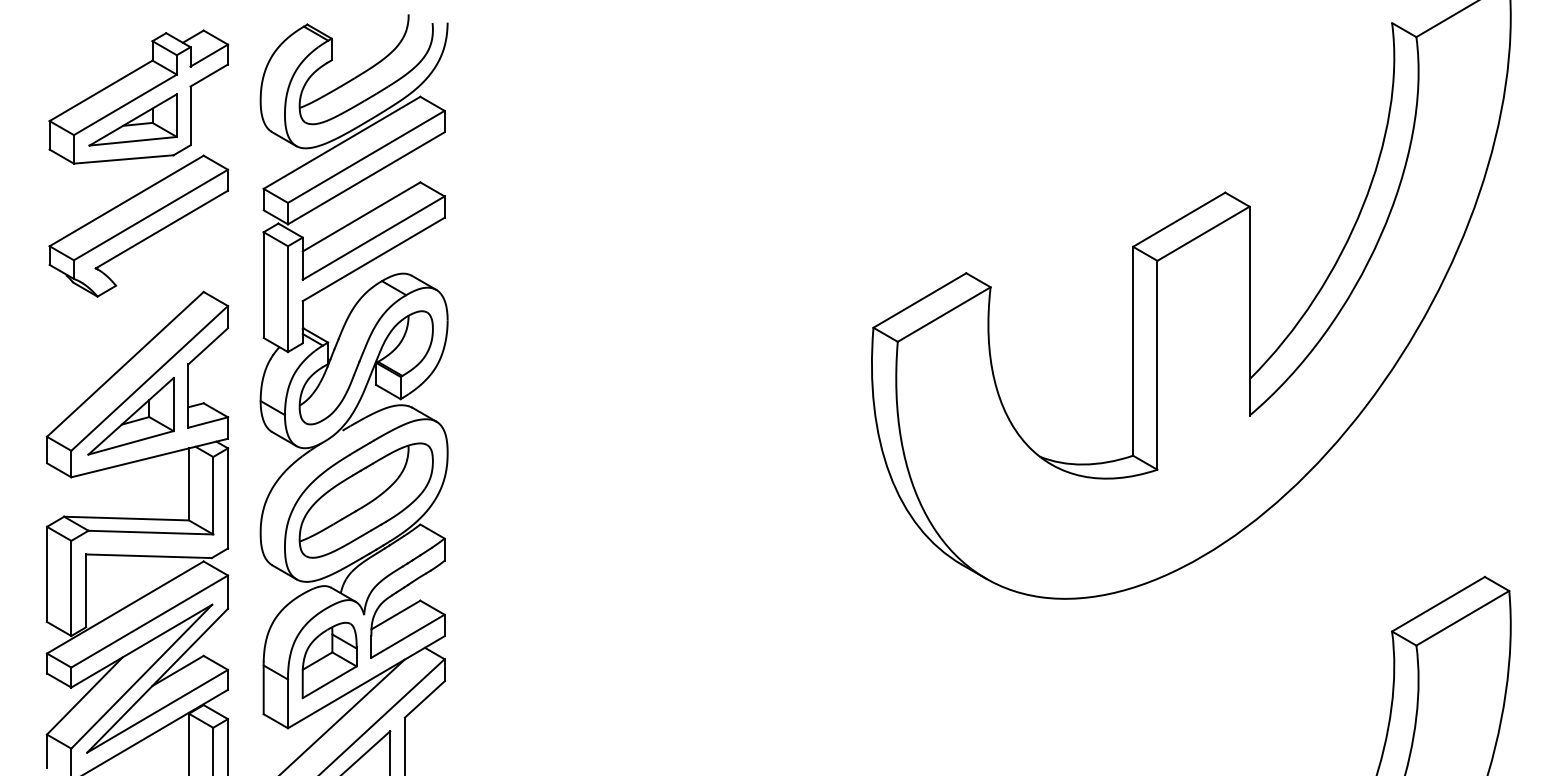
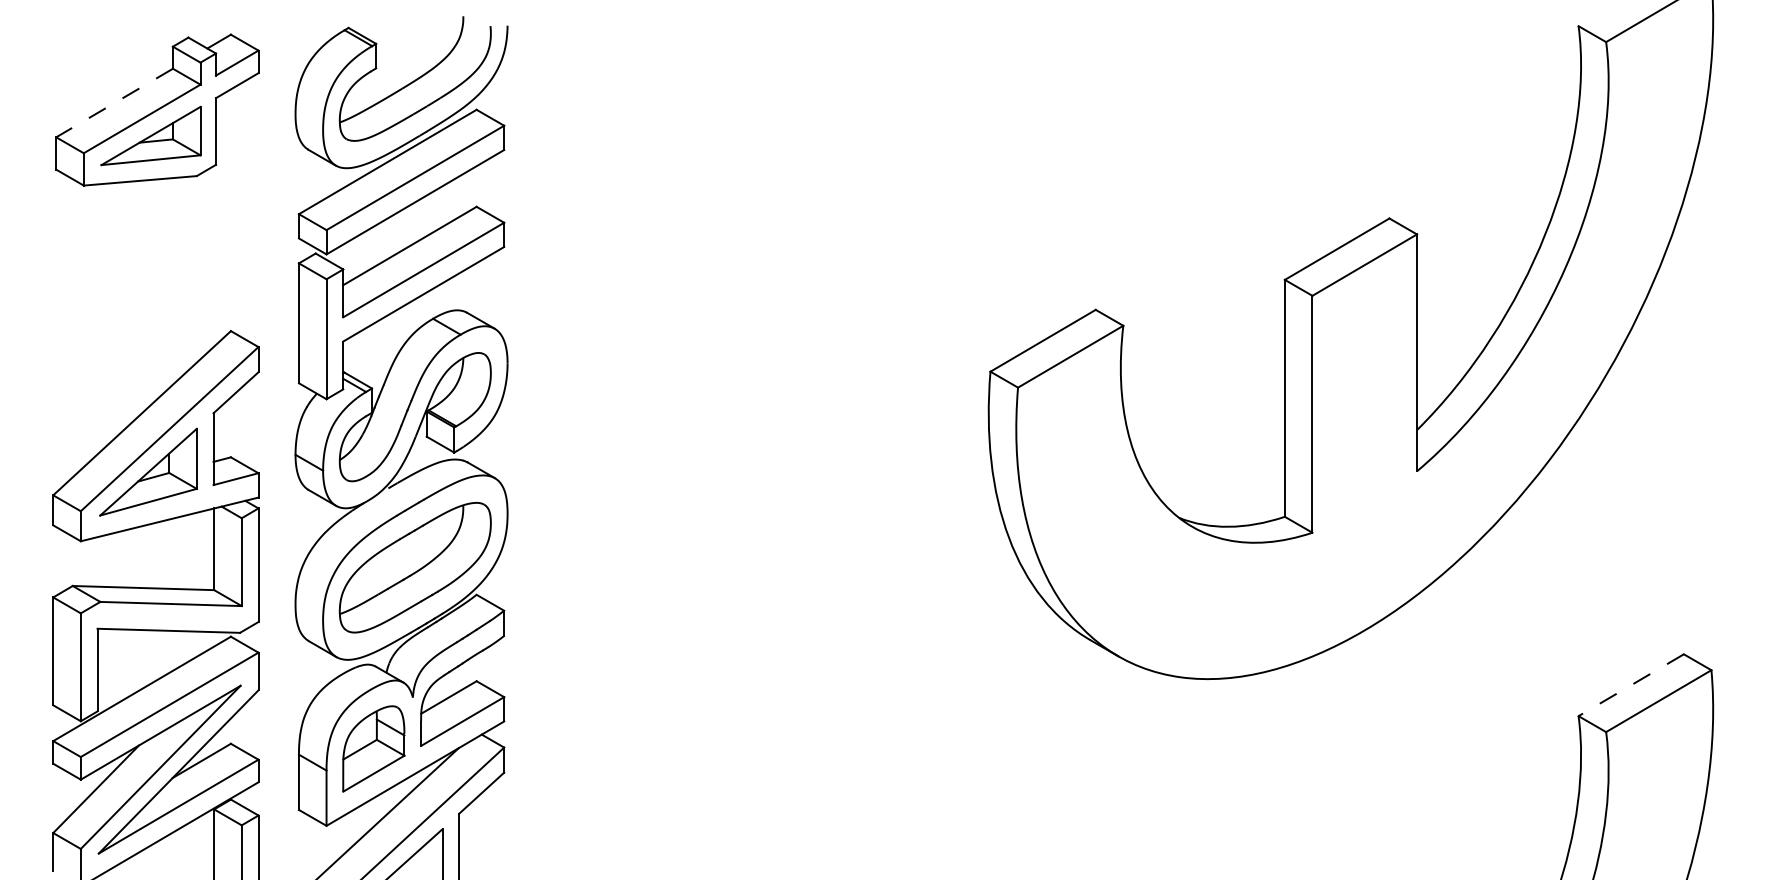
line: (101, 90) -> (115, 102), solid -> dashed
part: (138, 225) -> (157, 255), removed
line: (1438, 604) -> (1631, 685), solid -> dashed

